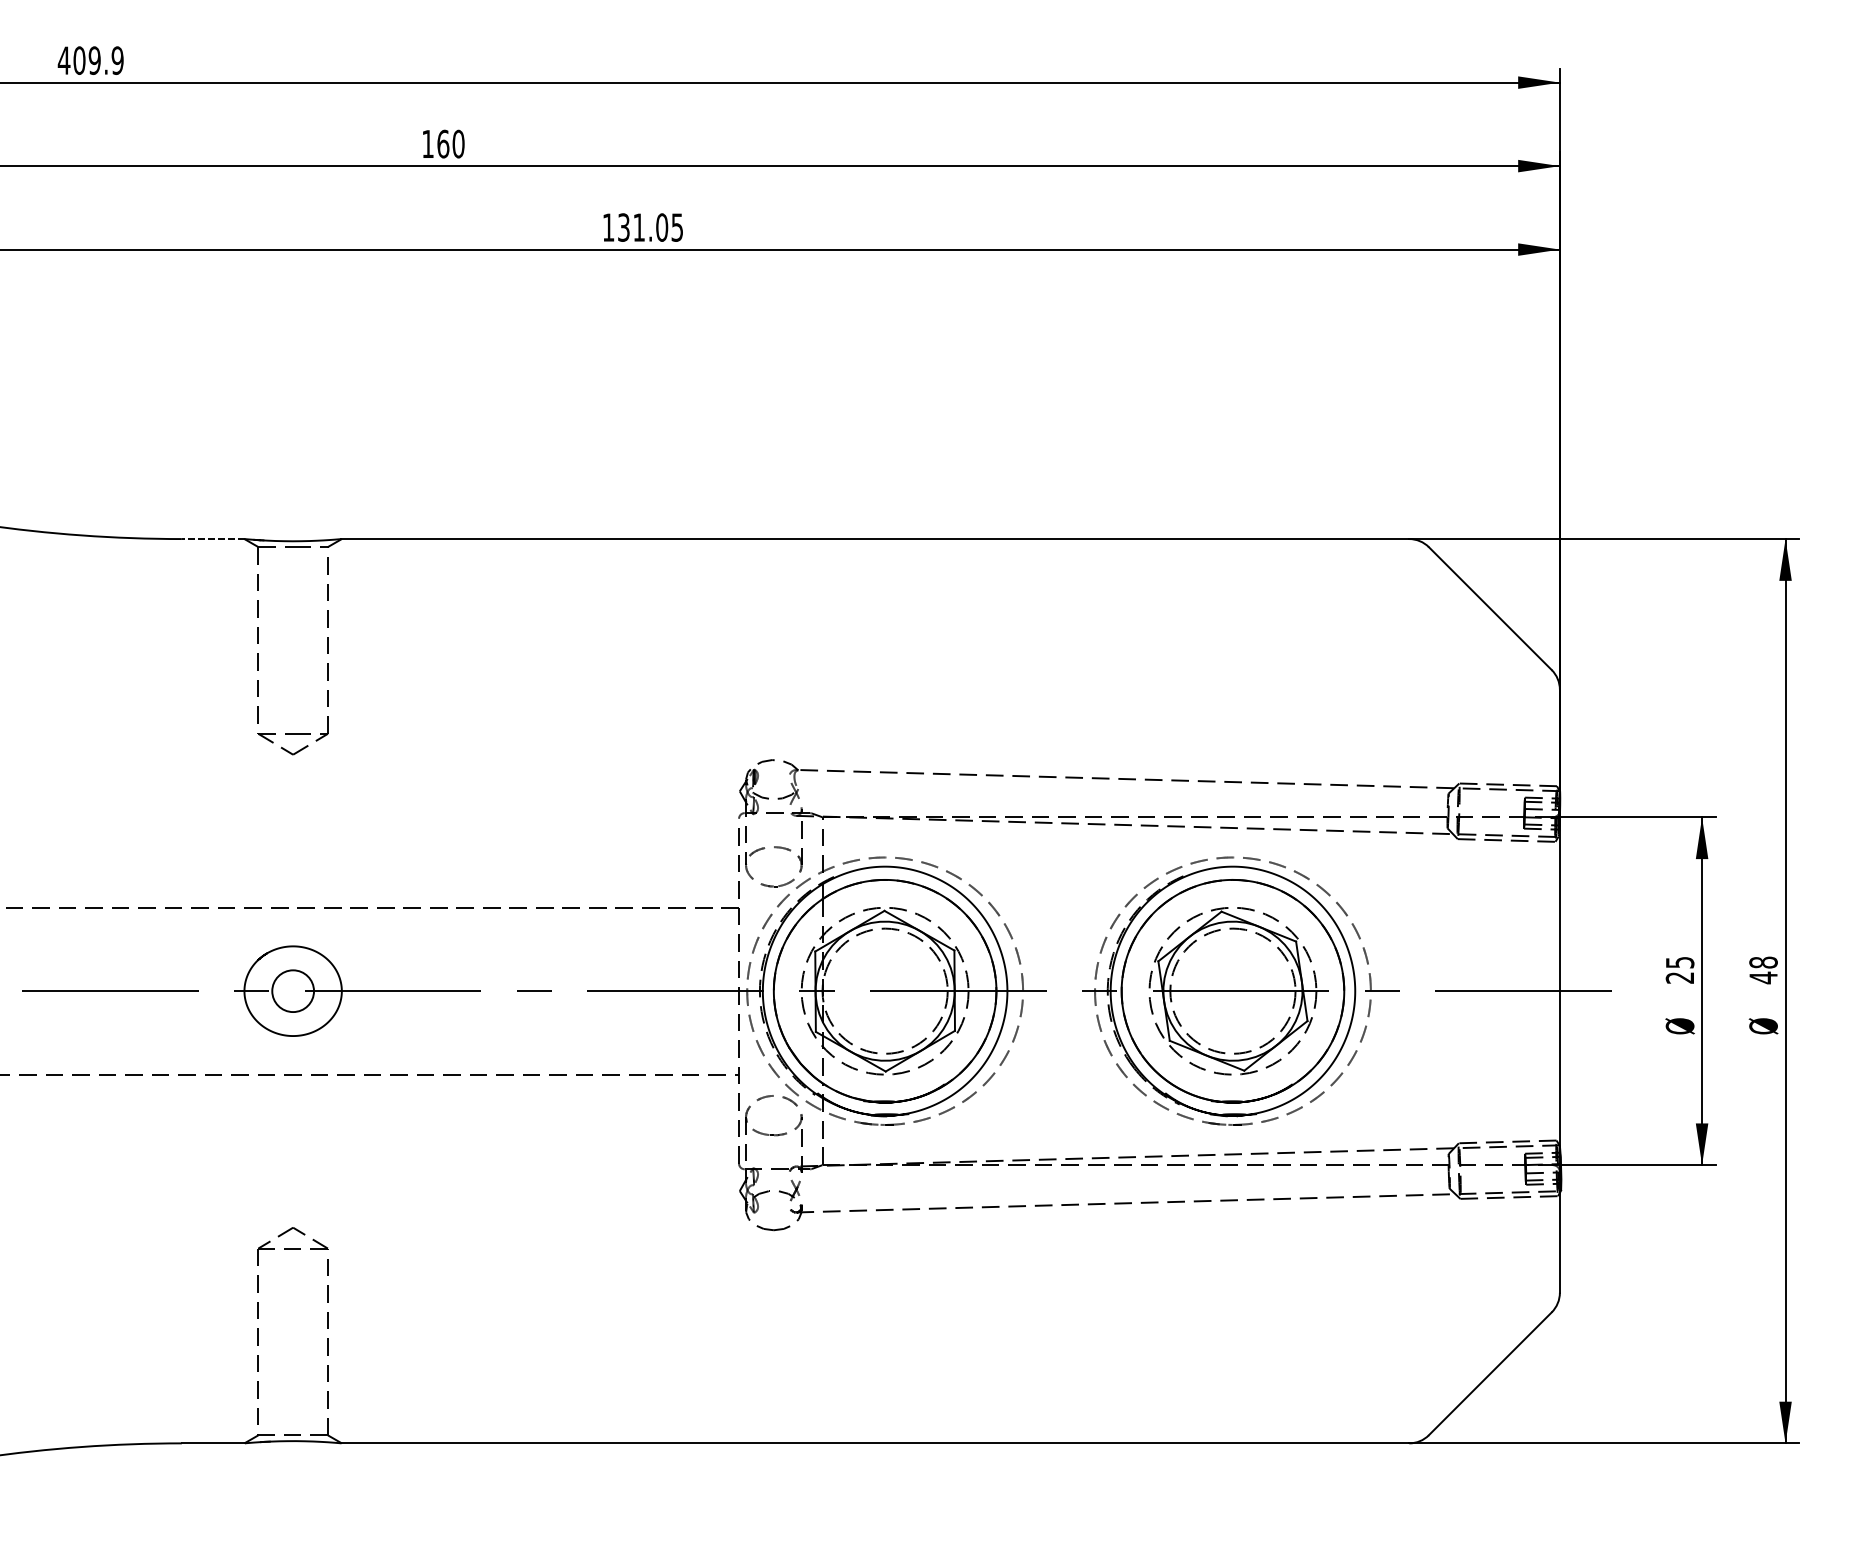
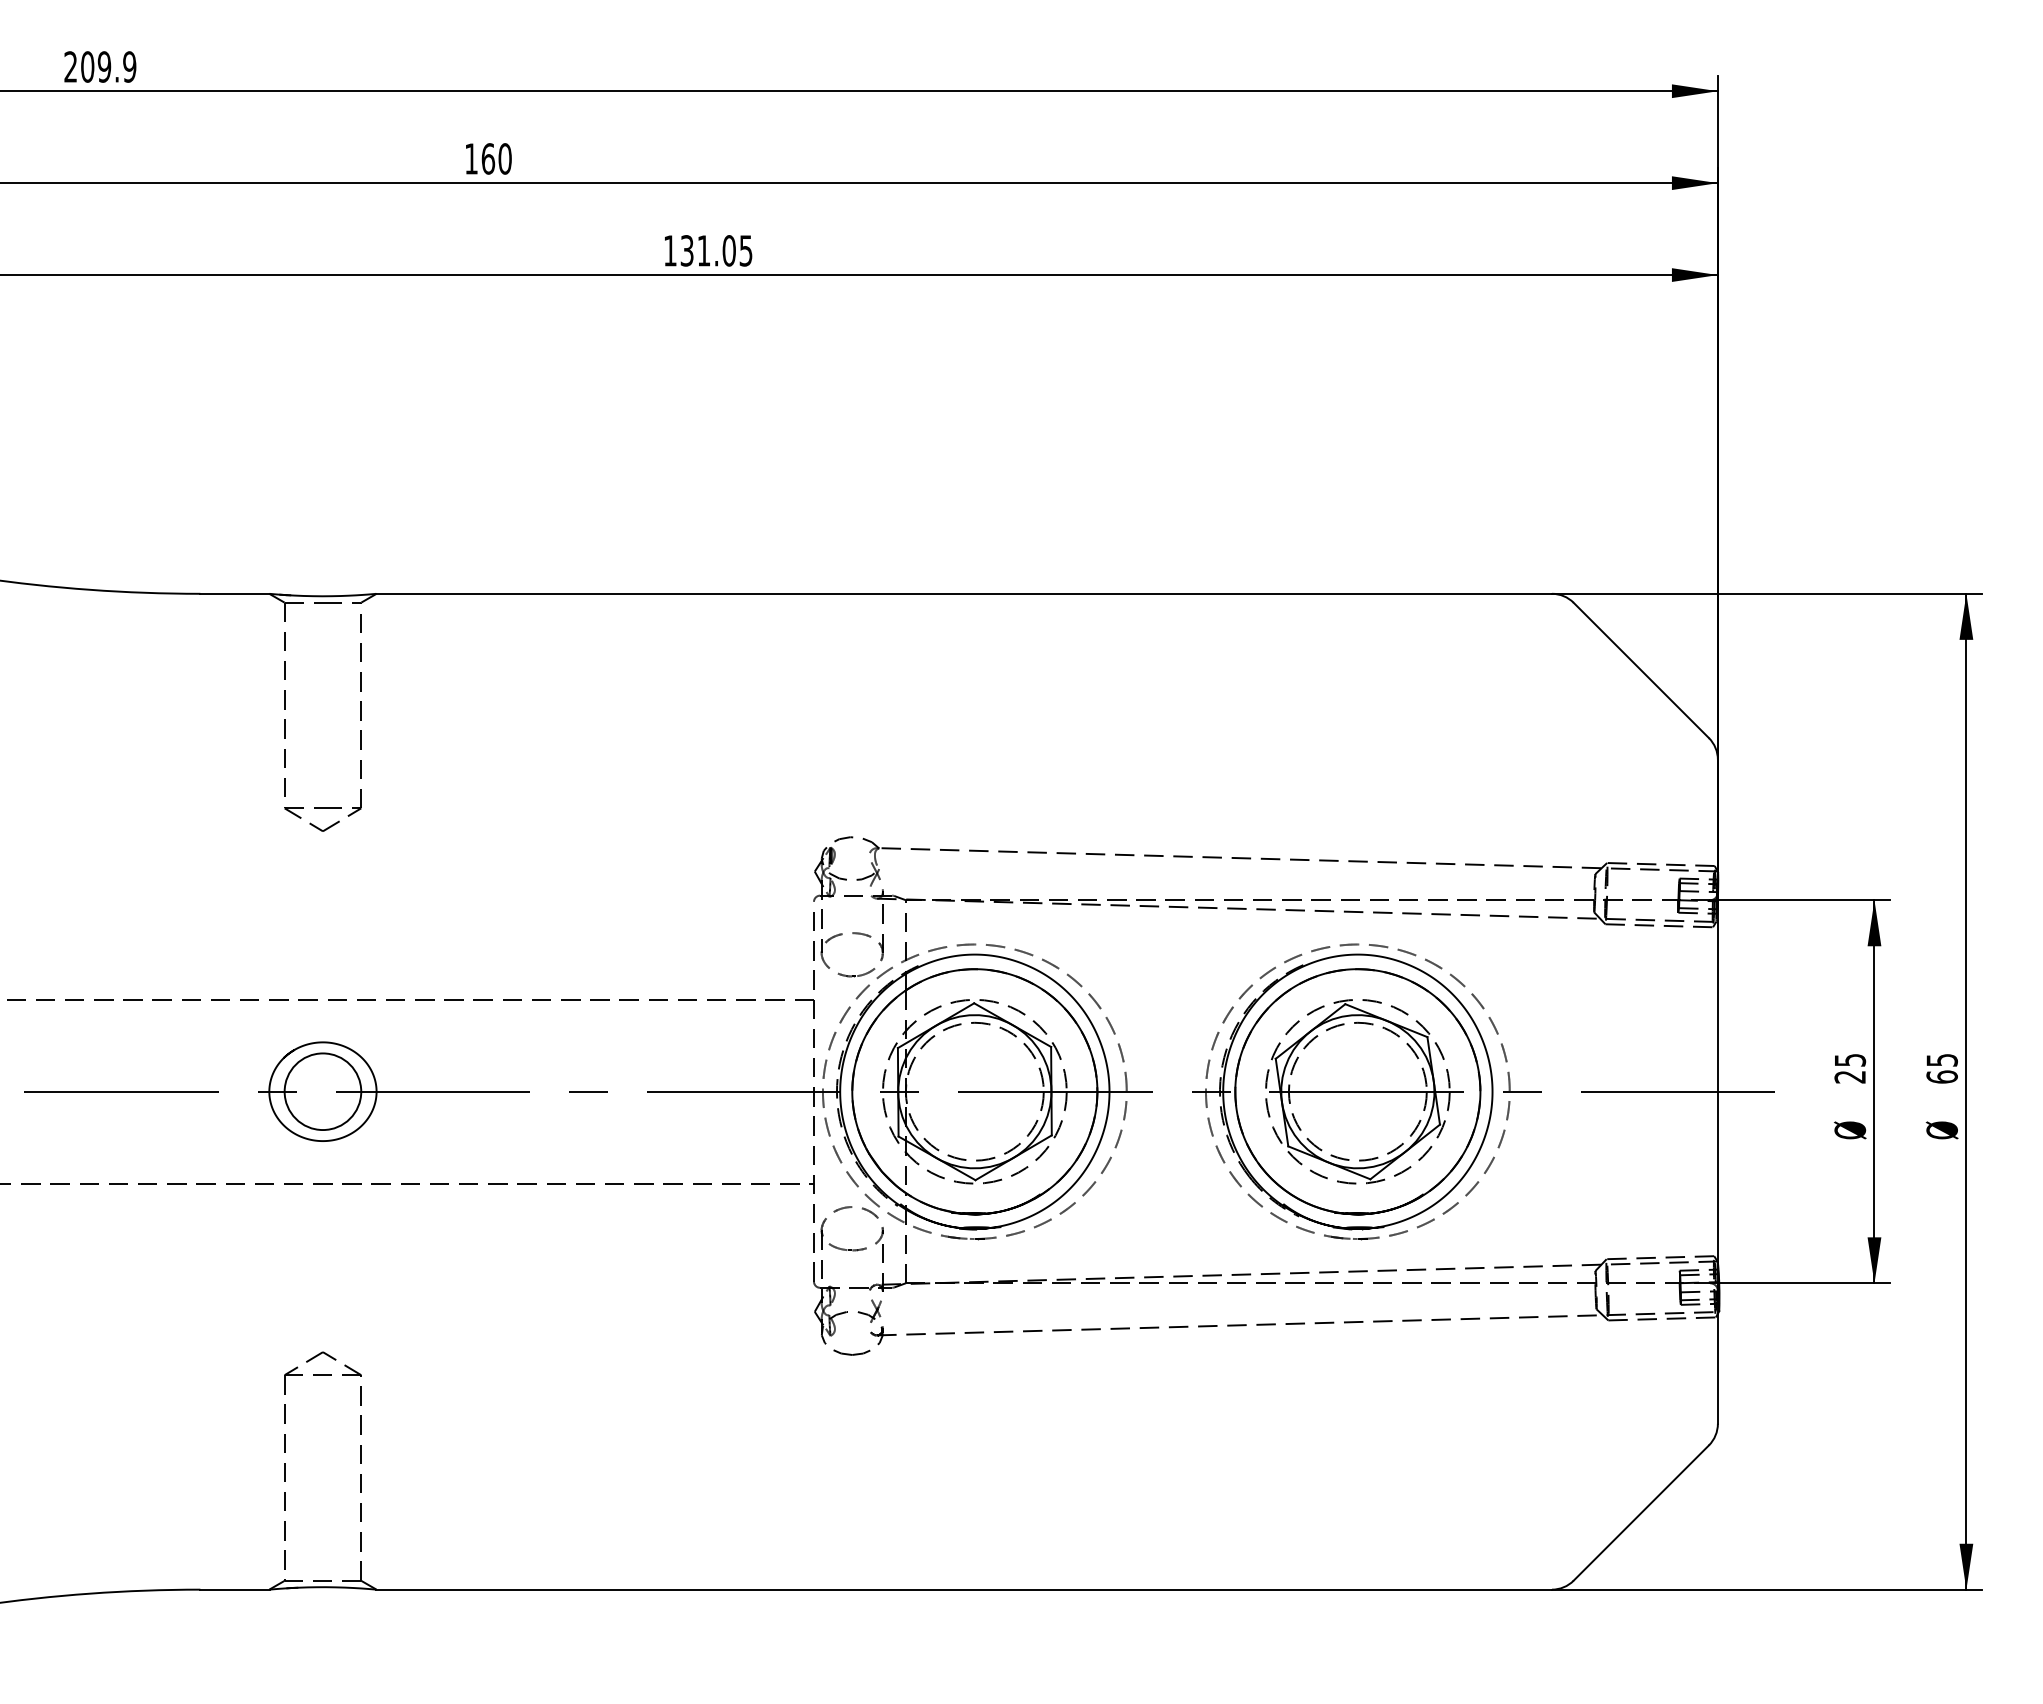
text: (63, 60) -> (70, 66), 409.9 -> 209.9
line: (213, 538) -> (235, 593), dashed -> solid
text: (1762, 970) -> (1941, 1068), 48 -> 65
circle: (292, 990) -> (322, 1091), size x1.67

